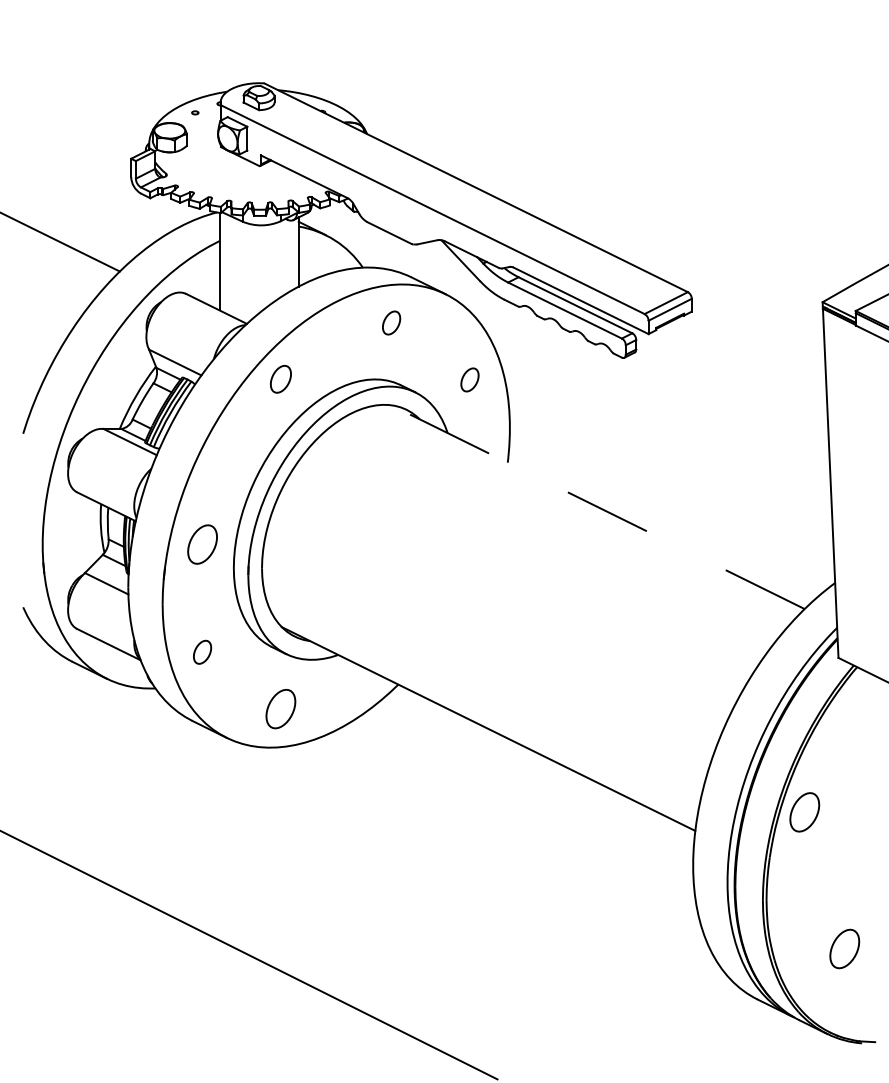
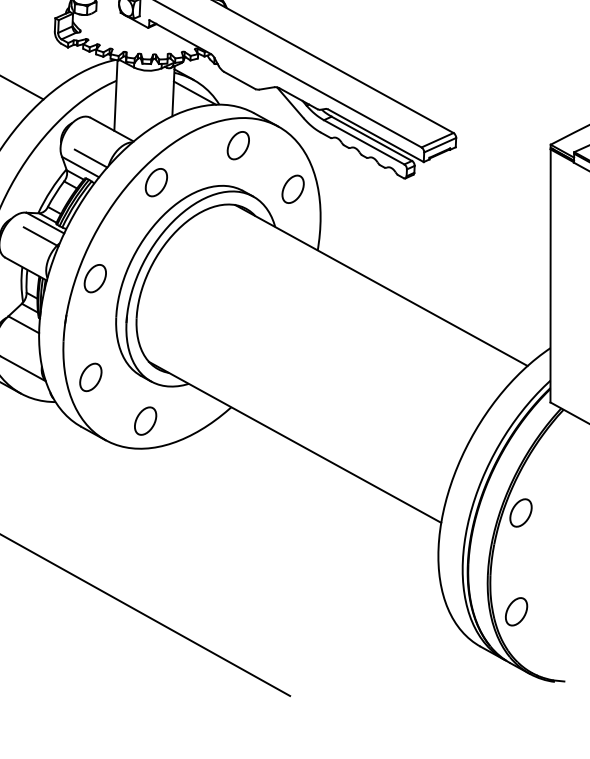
line: (328, 252) -> (195, 92), added
part: (391, 322) -> (238, 145), size x1.67
line: (189, 349) -> (91, 158), added
part: (280, 379) -> (156, 182), size x1.43
part: (469, 379) -> (292, 189), size x1.67
line: (124, 461) -> (40, 236), added
line: (597, 507) -> (381, 285), dashed -> solid
part: (202, 544) -> (95, 278), moved
part: (202, 652) -> (90, 377), size x1.67
part: (844, 948) -> (516, 611), moved

